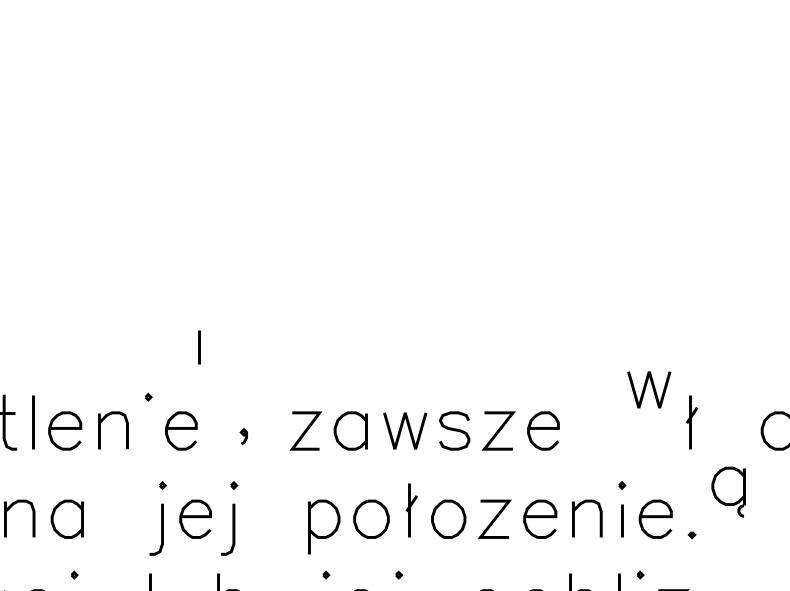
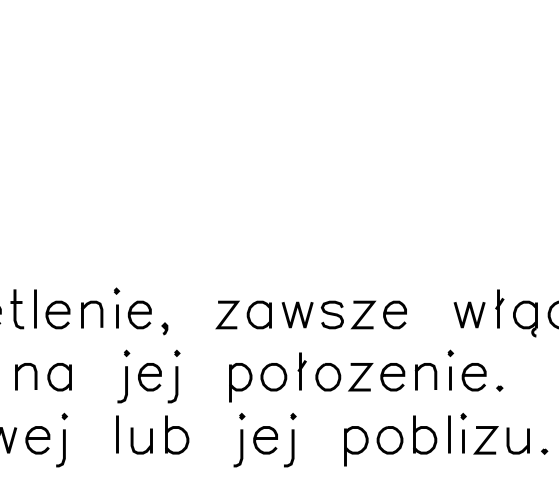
line: (200, 348) -> (117, 316), moved
line: (646, 389) -> (467, 314), moved
curve: (243, 435) -> (164, 328), moved
part: (728, 491) -> (525, 318), moved

